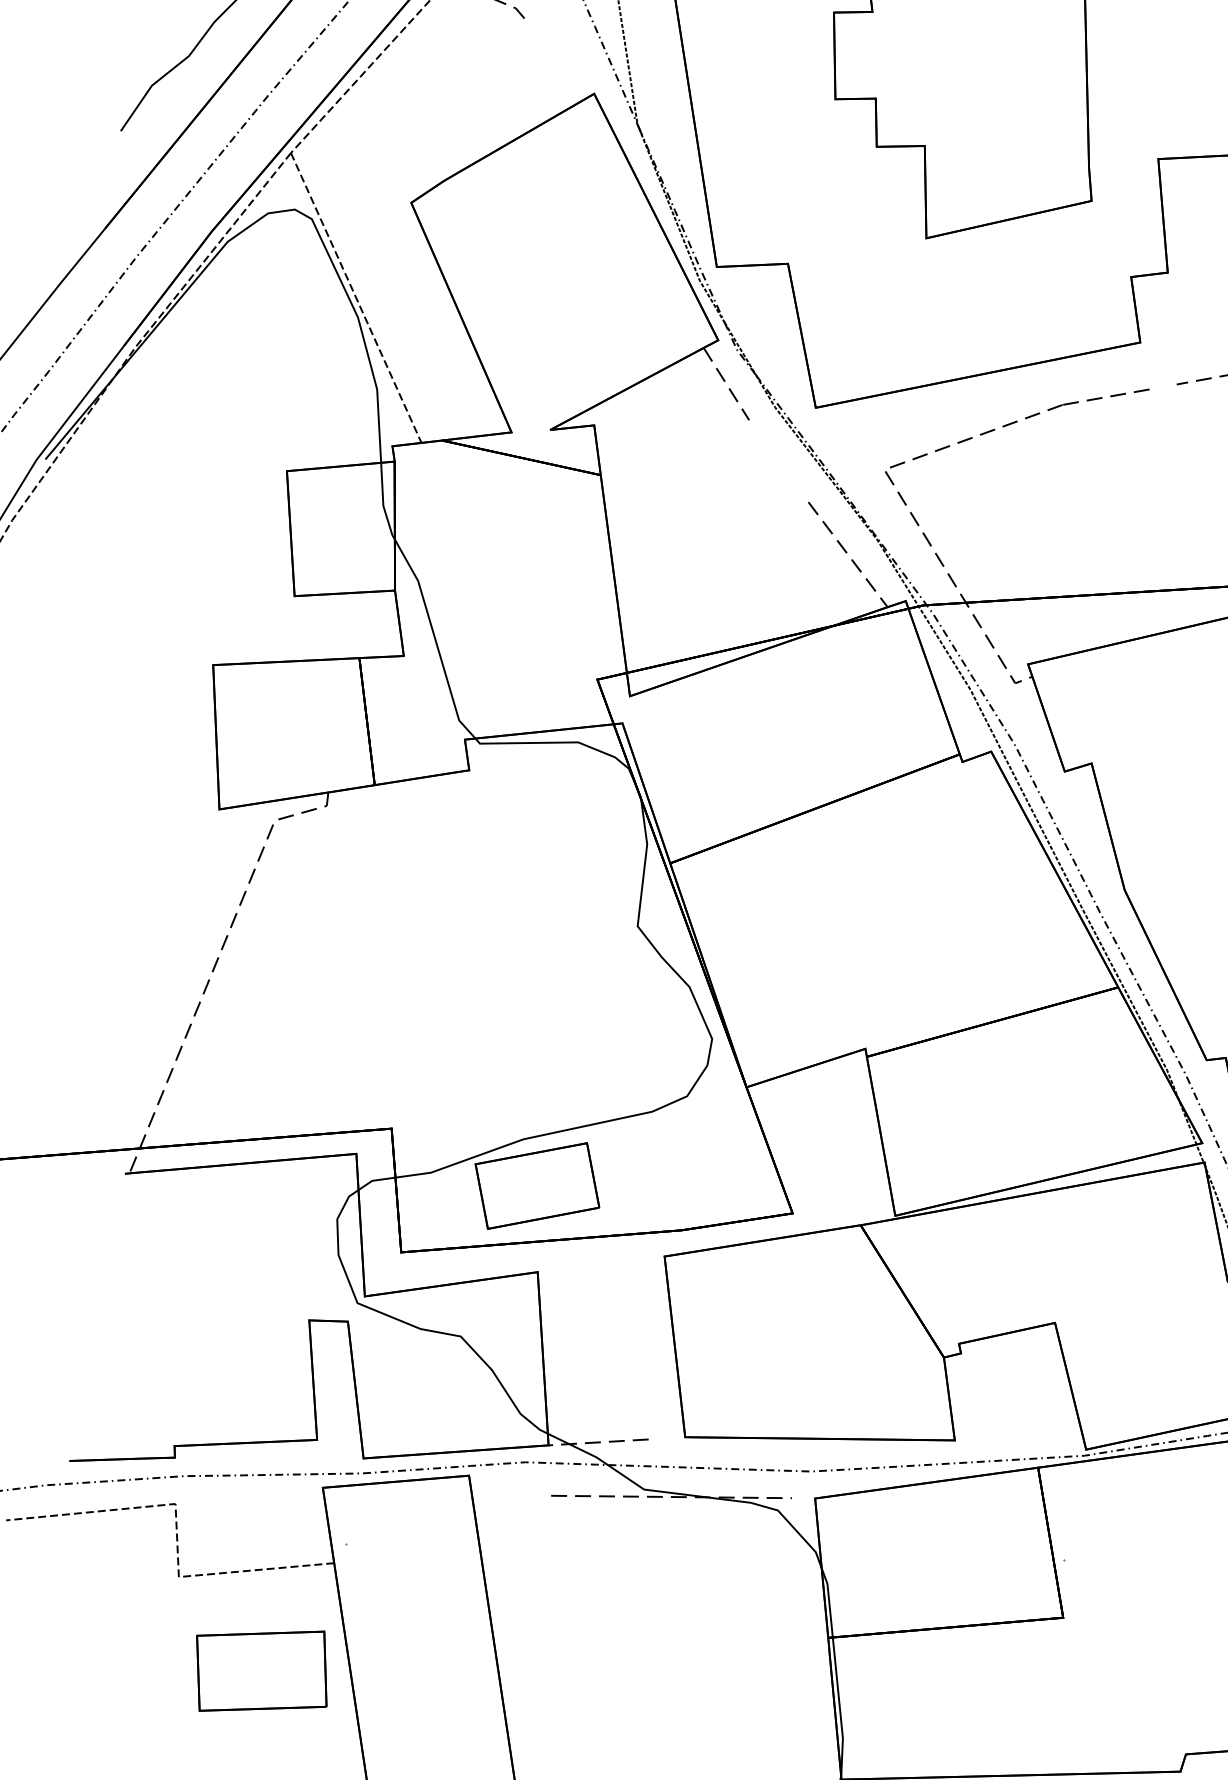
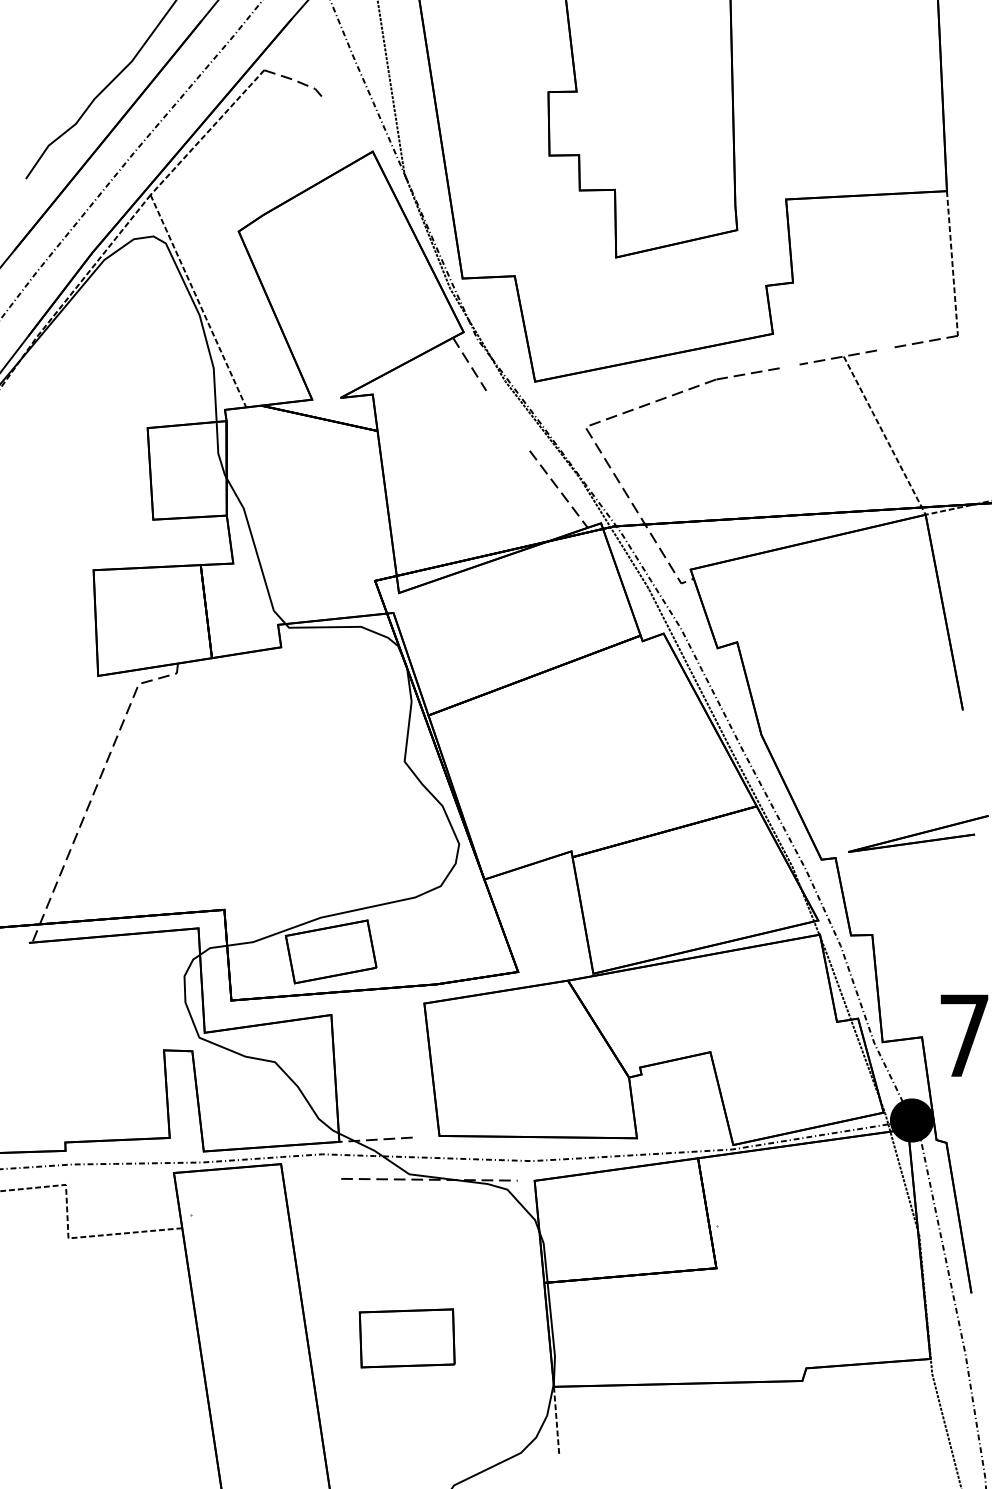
part: (260, 1671) -> (406, 1338), moved

